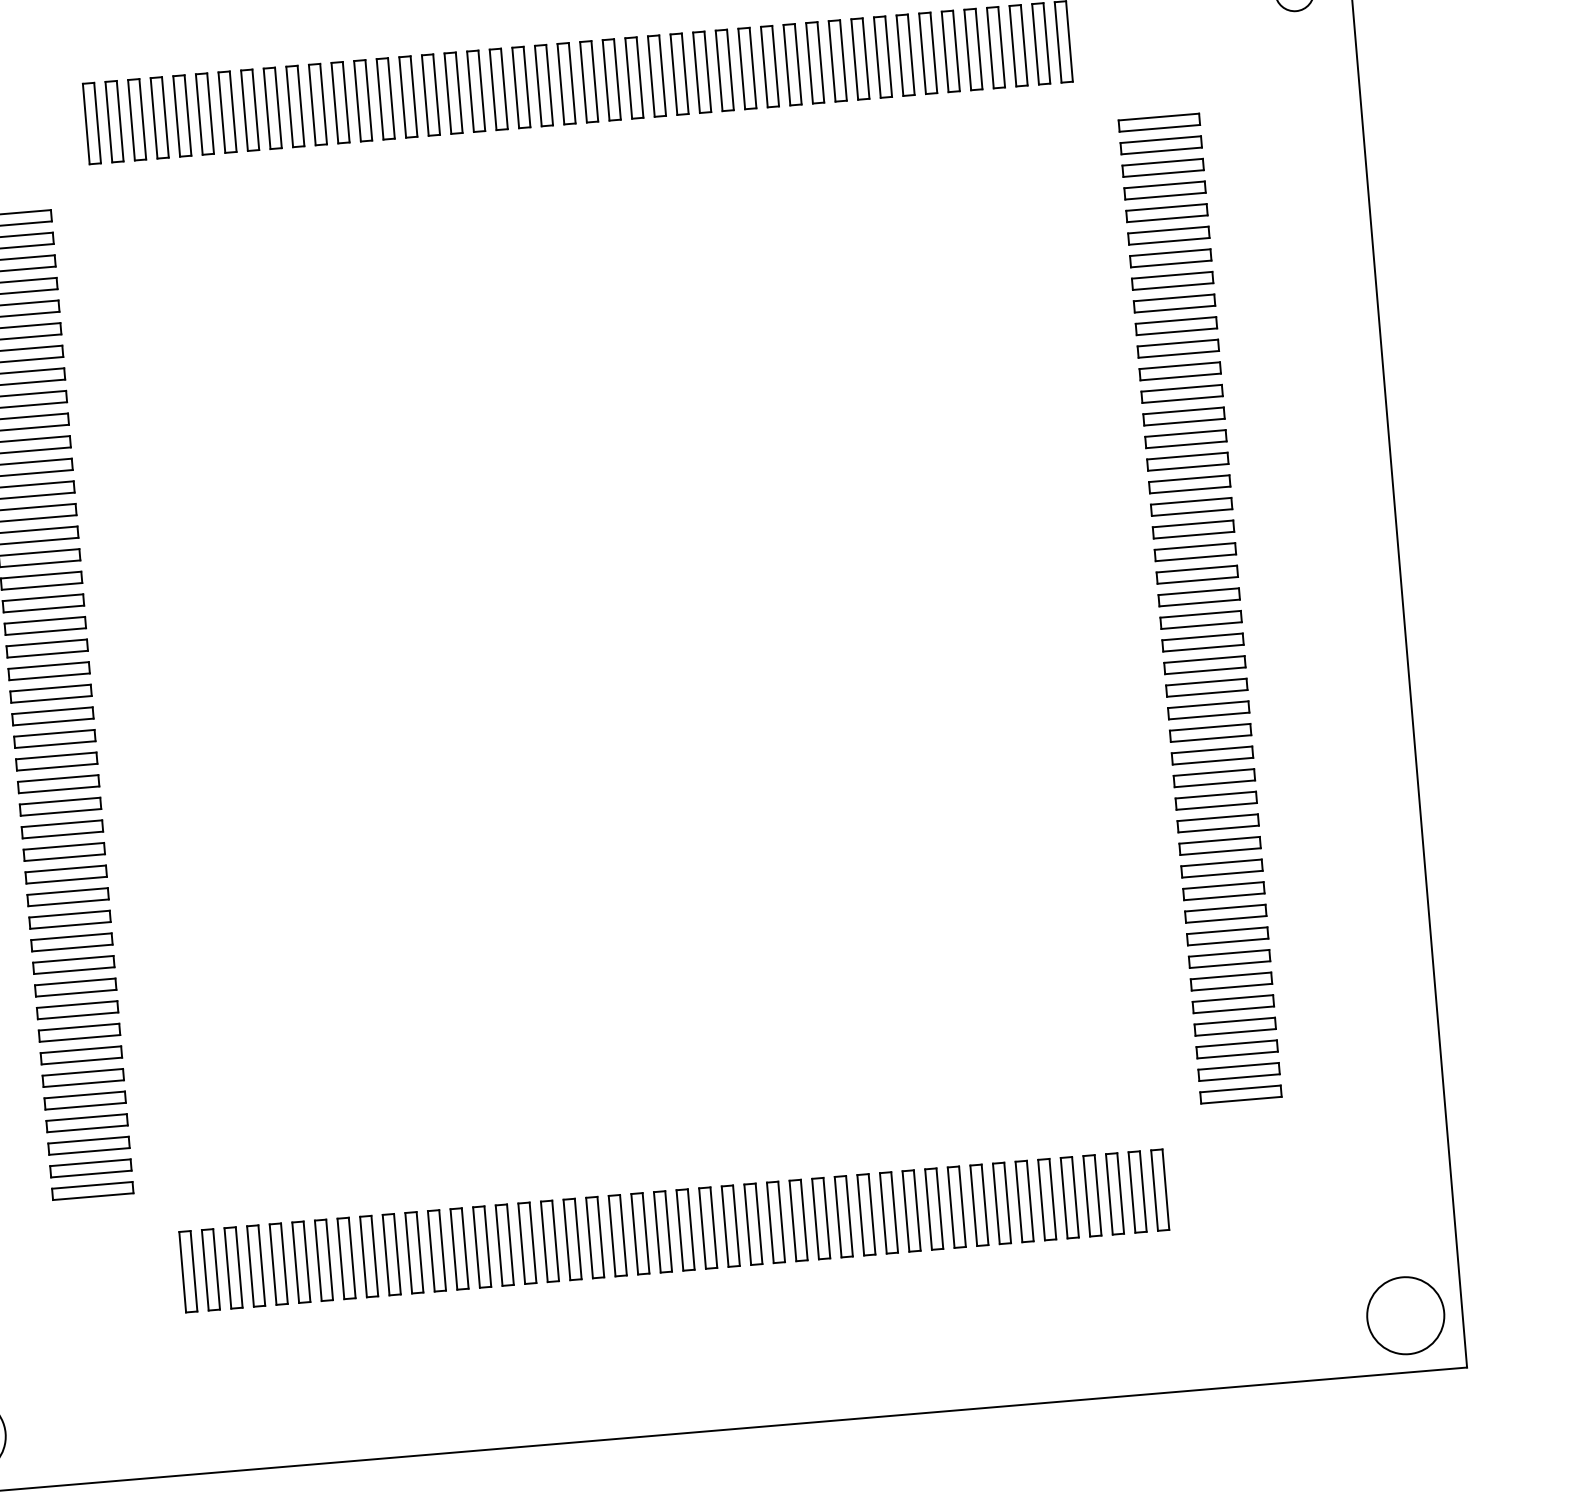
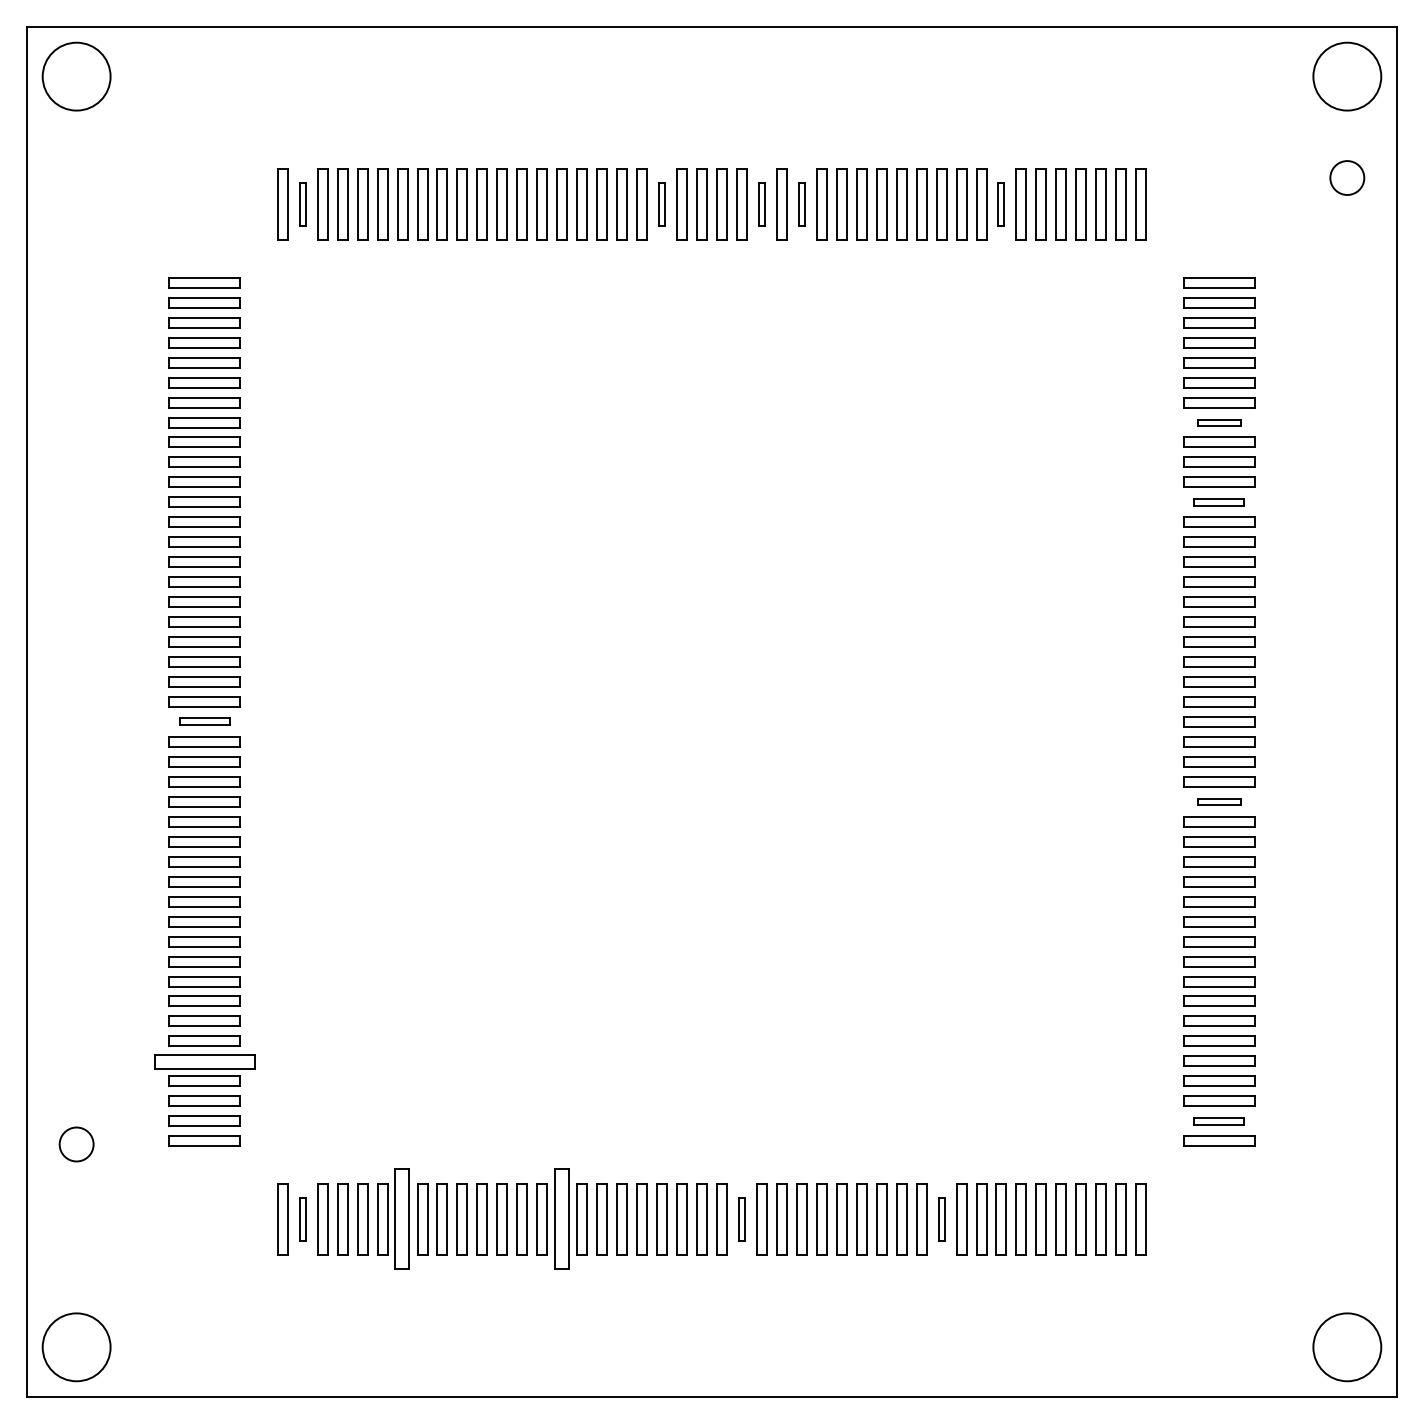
part: (904, 54) -> (1000, 204), size x0.6
part: (679, 73) -> (801, 204), size x0.6
part: (633, 77) -> (761, 204), size x0.6
part: (520, 87) -> (661, 204), size x0.6
part: (114, 121) -> (302, 204), size x0.6
part: (1173, 280) -> (1219, 422), size x0.6
part: (1180, 370) -> (1219, 501), size x0.7
part: (1209, 709) -> (1219, 801), size x0.6
part: (52, 715) -> (204, 721), size x0.7
part: (1239, 1071) -> (1219, 1120), size x0.7
part: (84, 1099) -> (204, 1060), size x1.4
part: (934, 1209) -> (941, 1219), size x0.6
part: (707, 1228) -> (741, 1219), size x0.6
part: (503, 1245) -> (561, 1219), size x1.4
part: (323, 1260) -> (402, 1219), size x1.4
part: (210, 1270) -> (302, 1219), size x0.6

